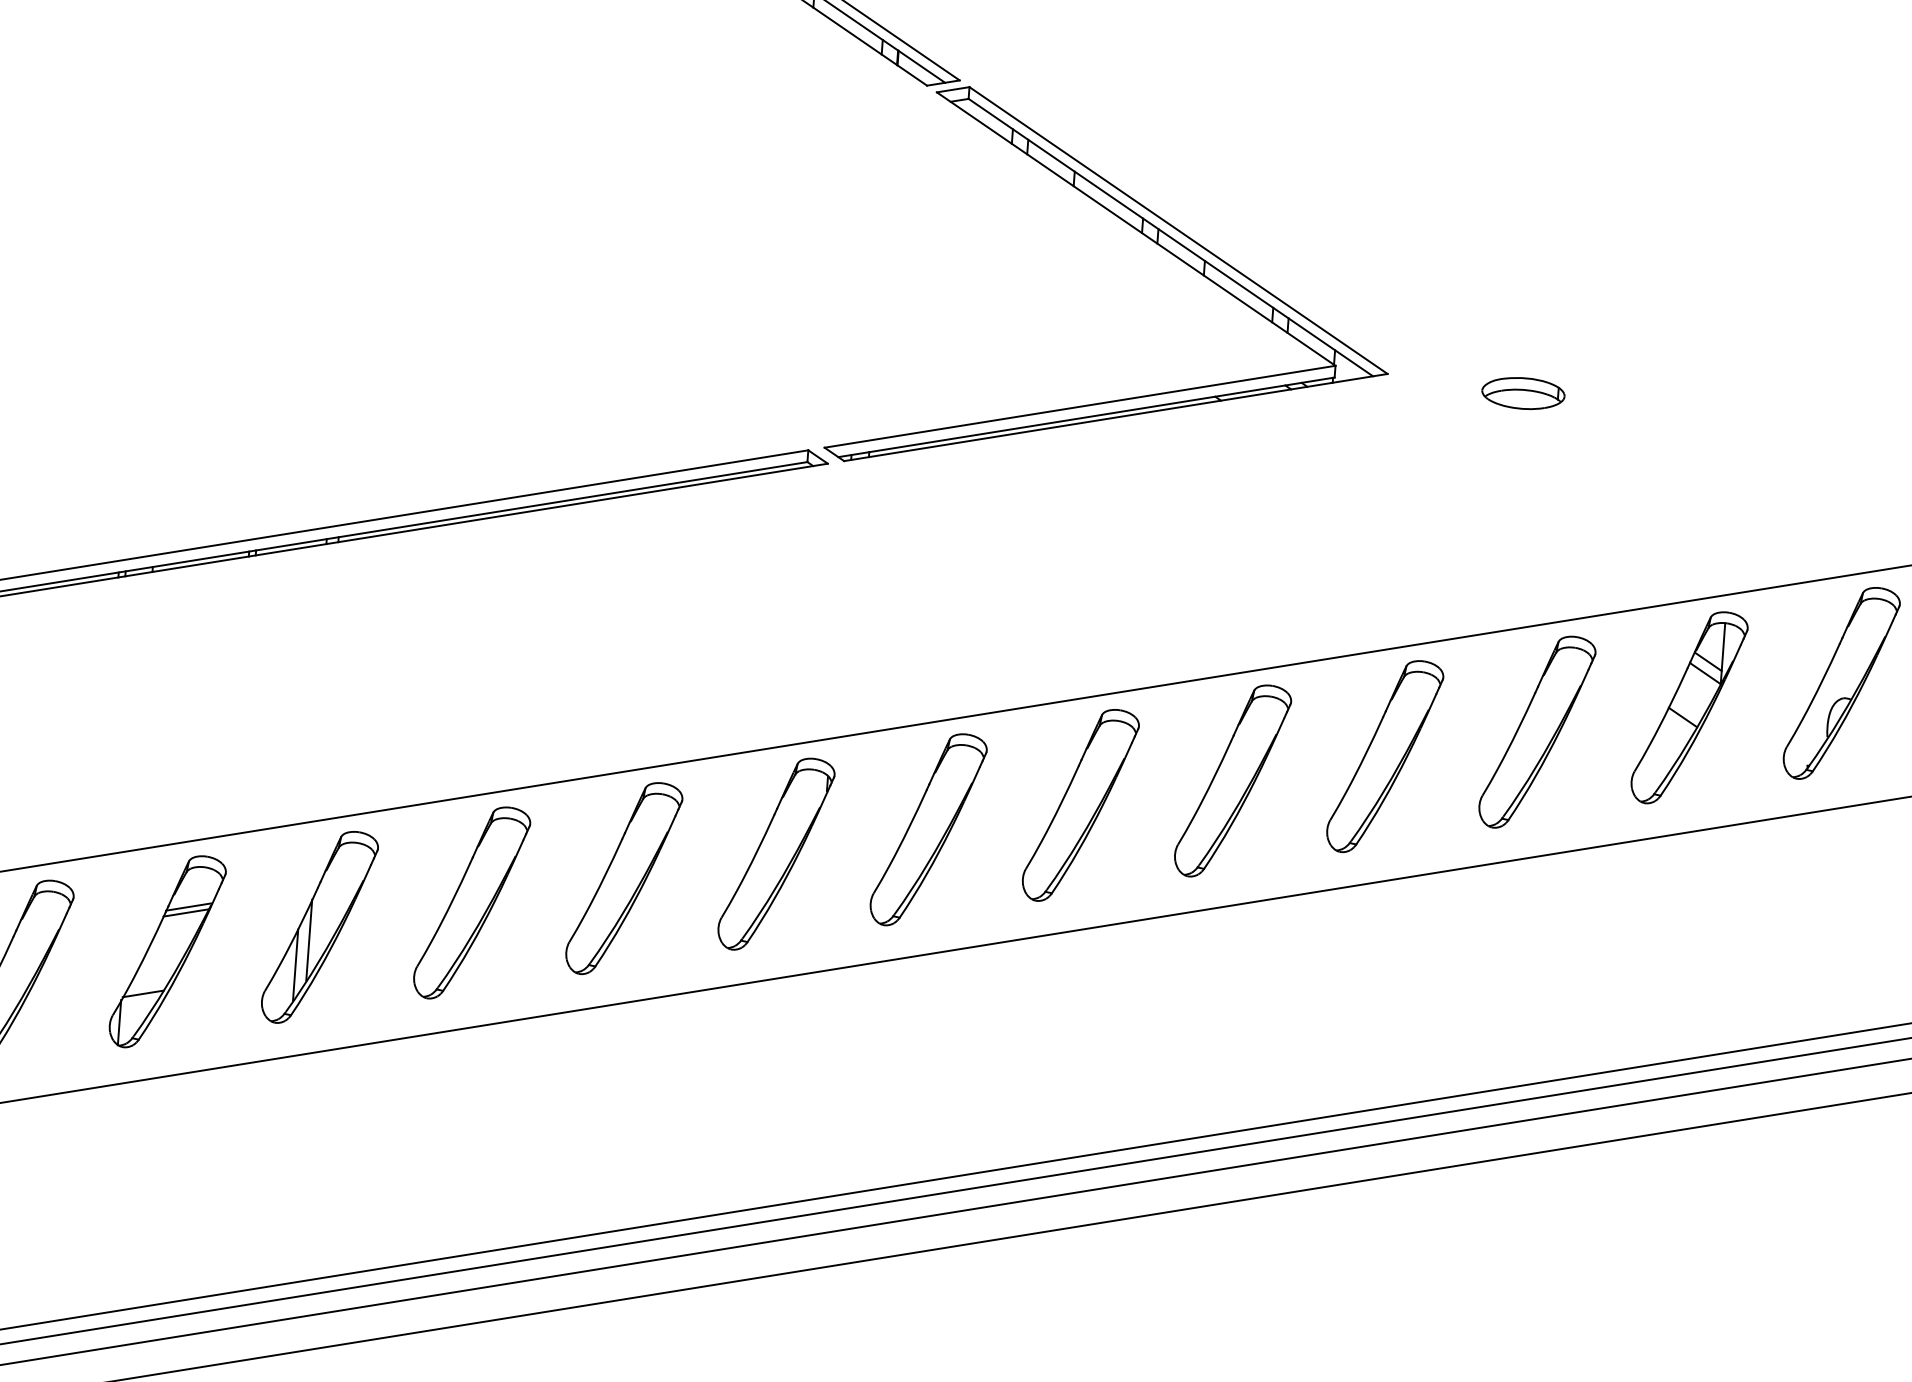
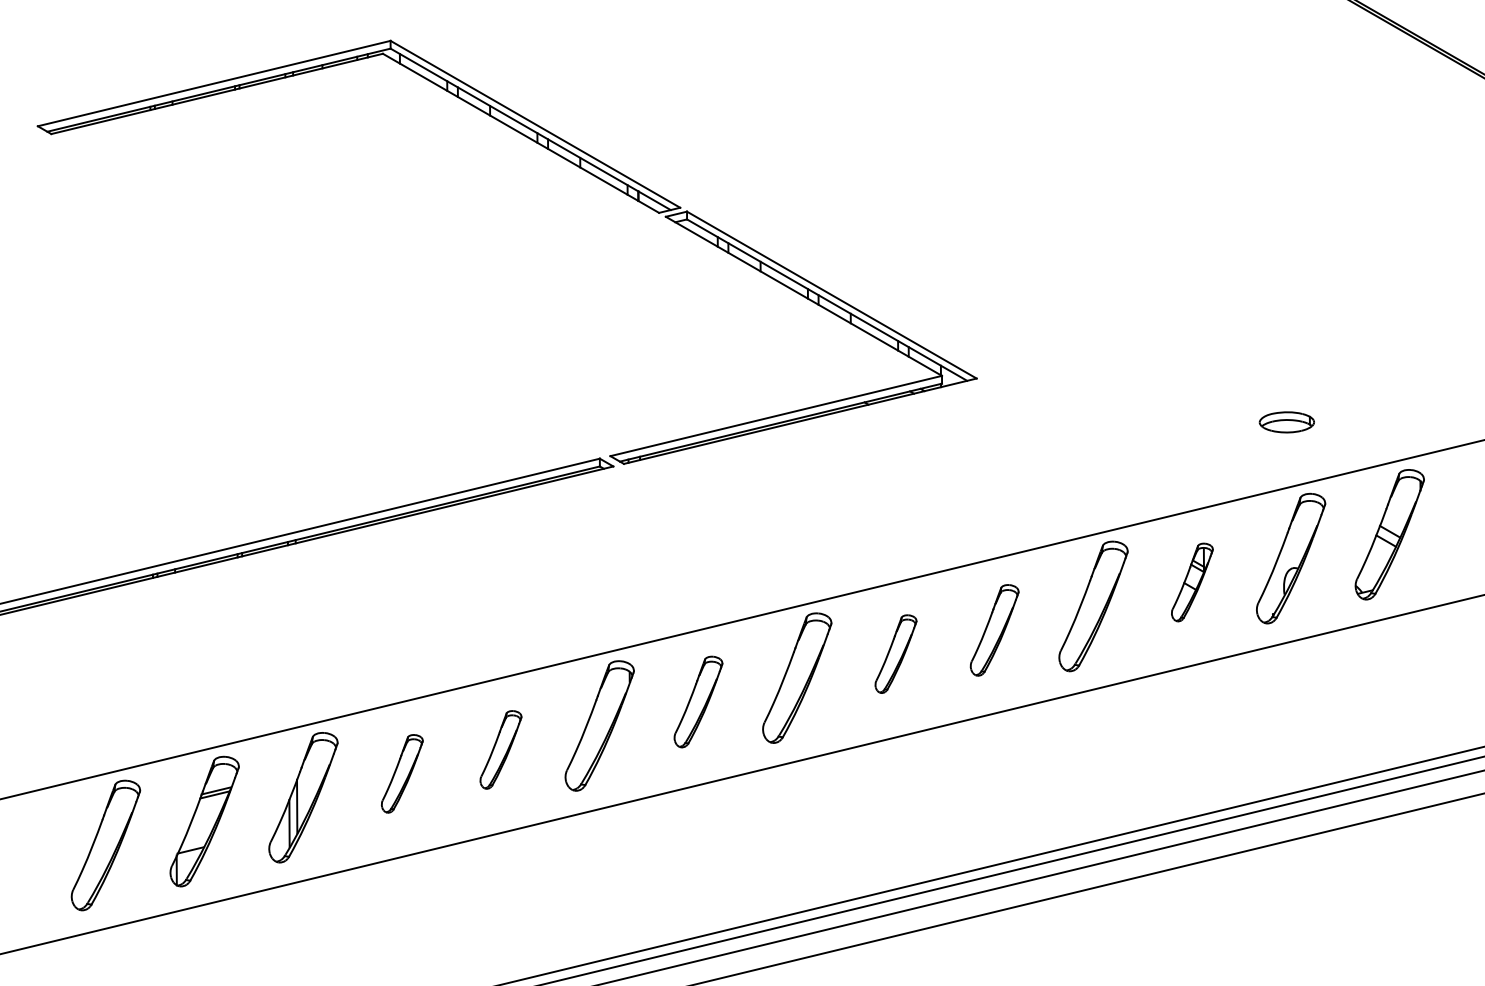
part: (1522, 393) -> (1286, 422), moved
part: (1689, 708) -> (1192, 582), size x0.6
part: (1384, 757) -> (994, 630), size x0.7
part: (1232, 780) -> (895, 653), size x0.6
part: (928, 829) -> (698, 701), size x0.7
part: (623, 878) -> (500, 749), size x0.6
part: (472, 902) -> (402, 773), size x0.6

